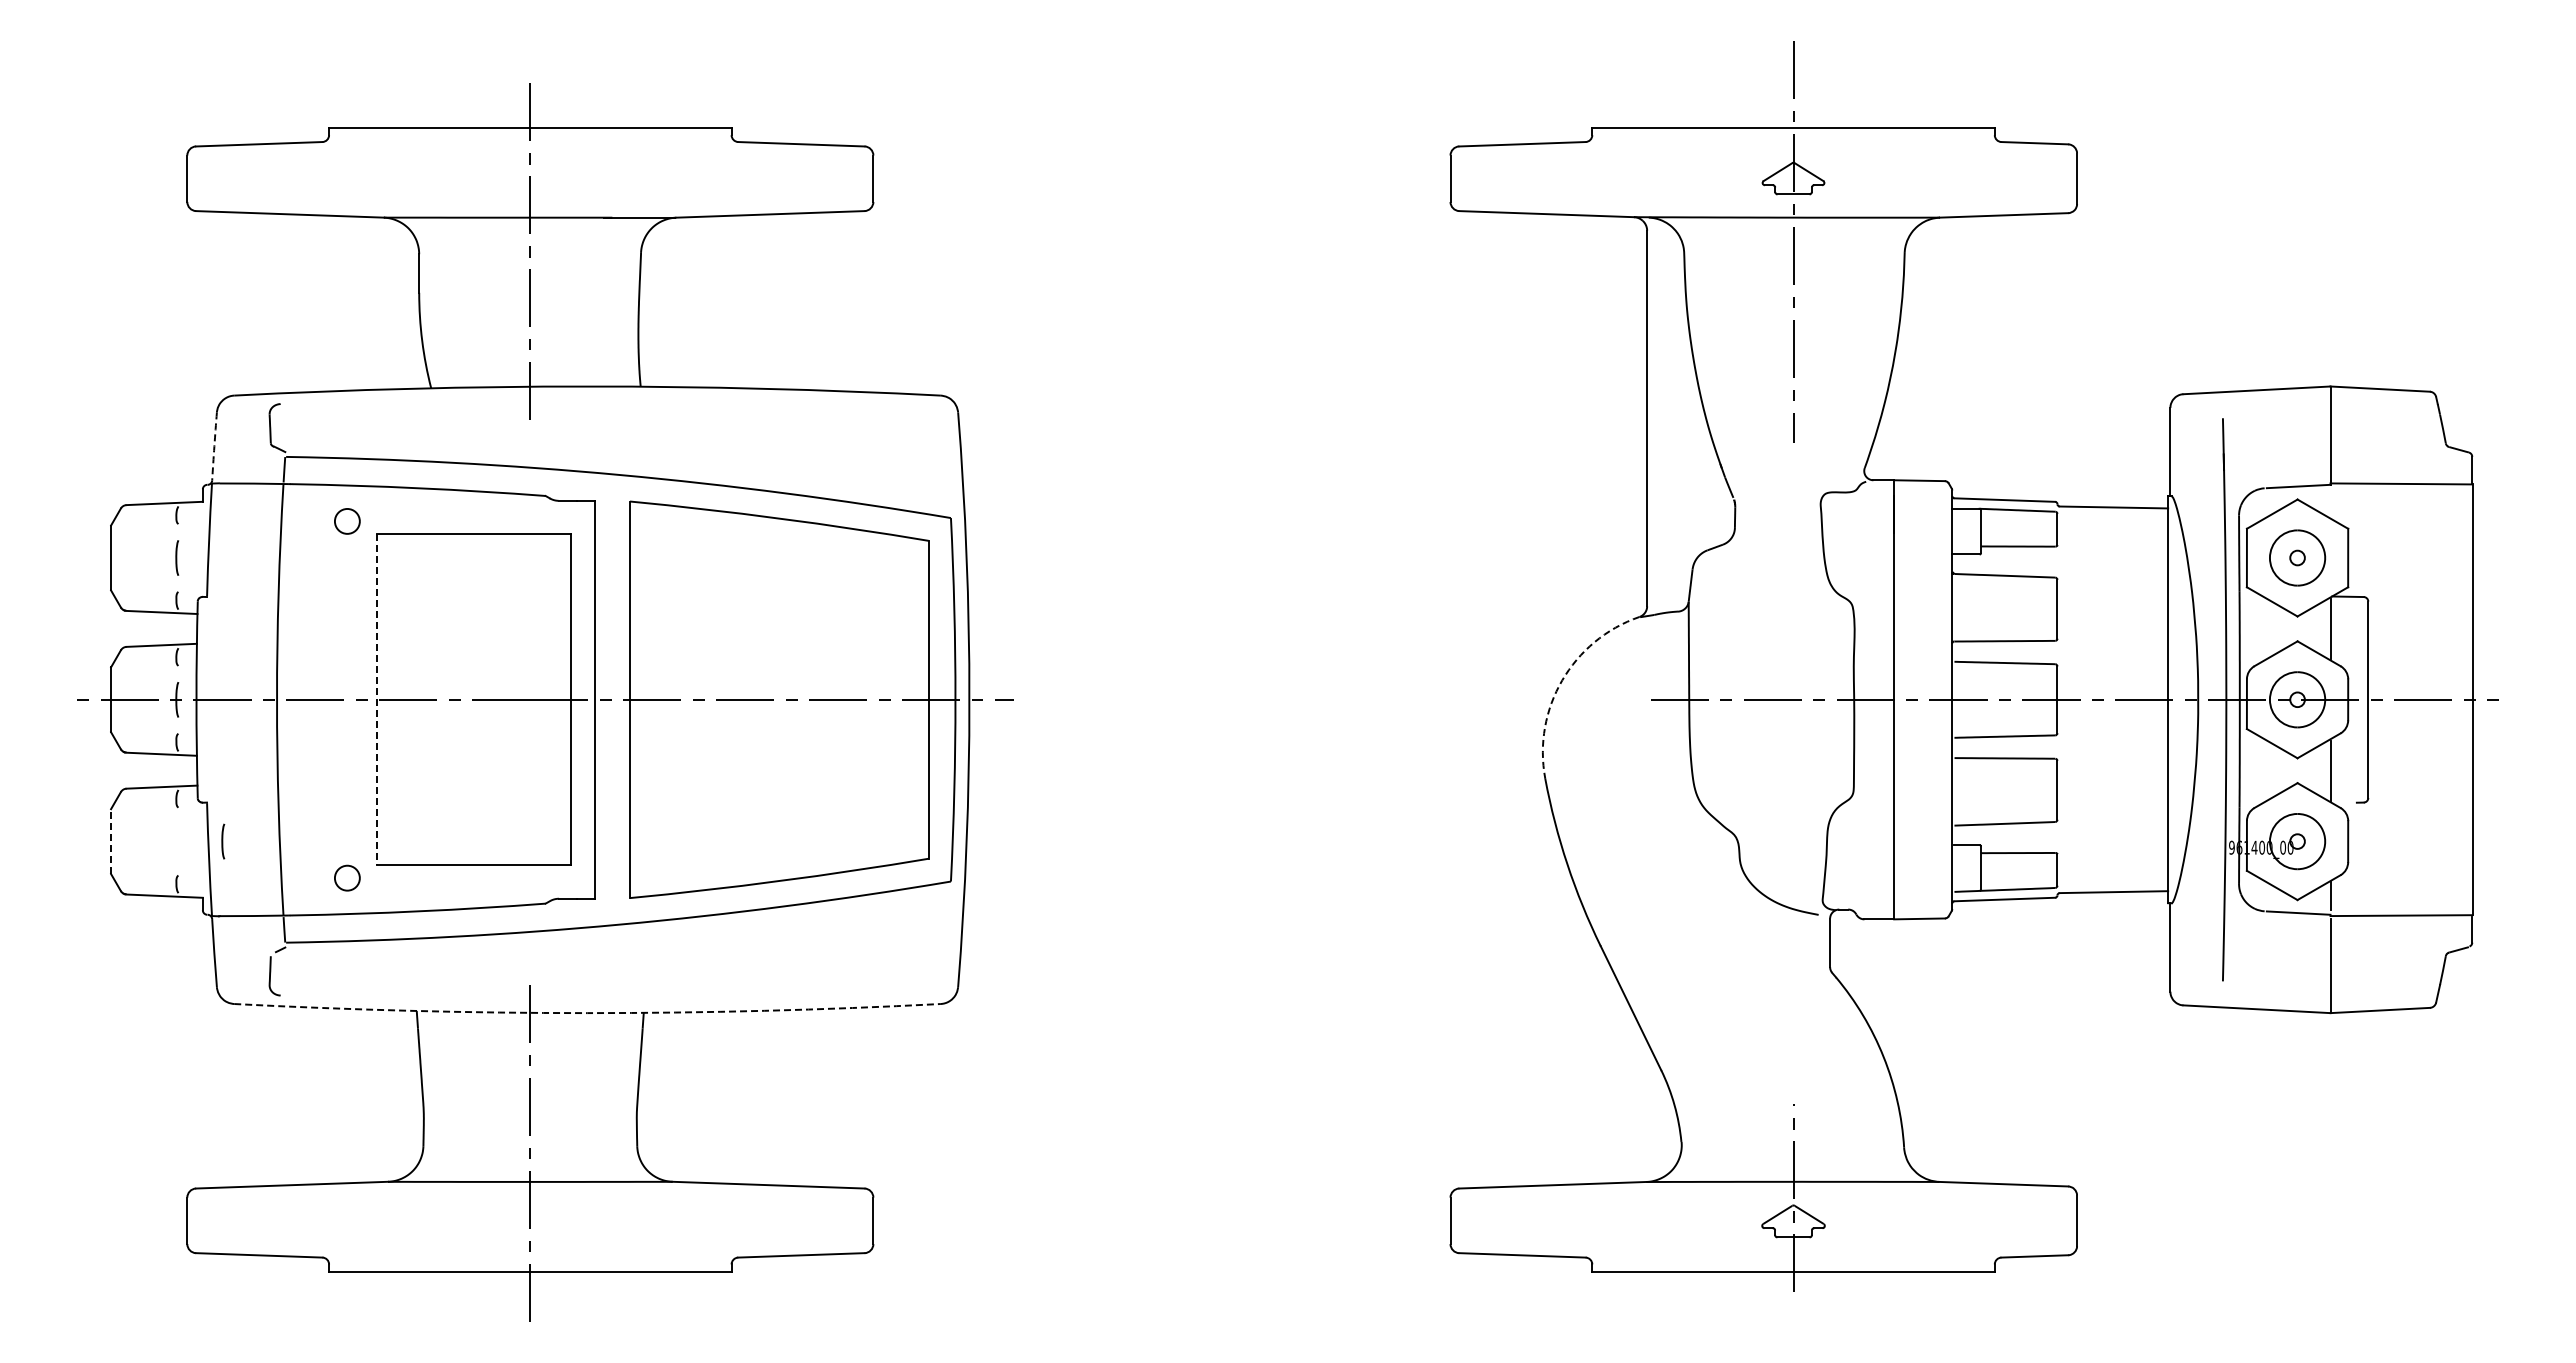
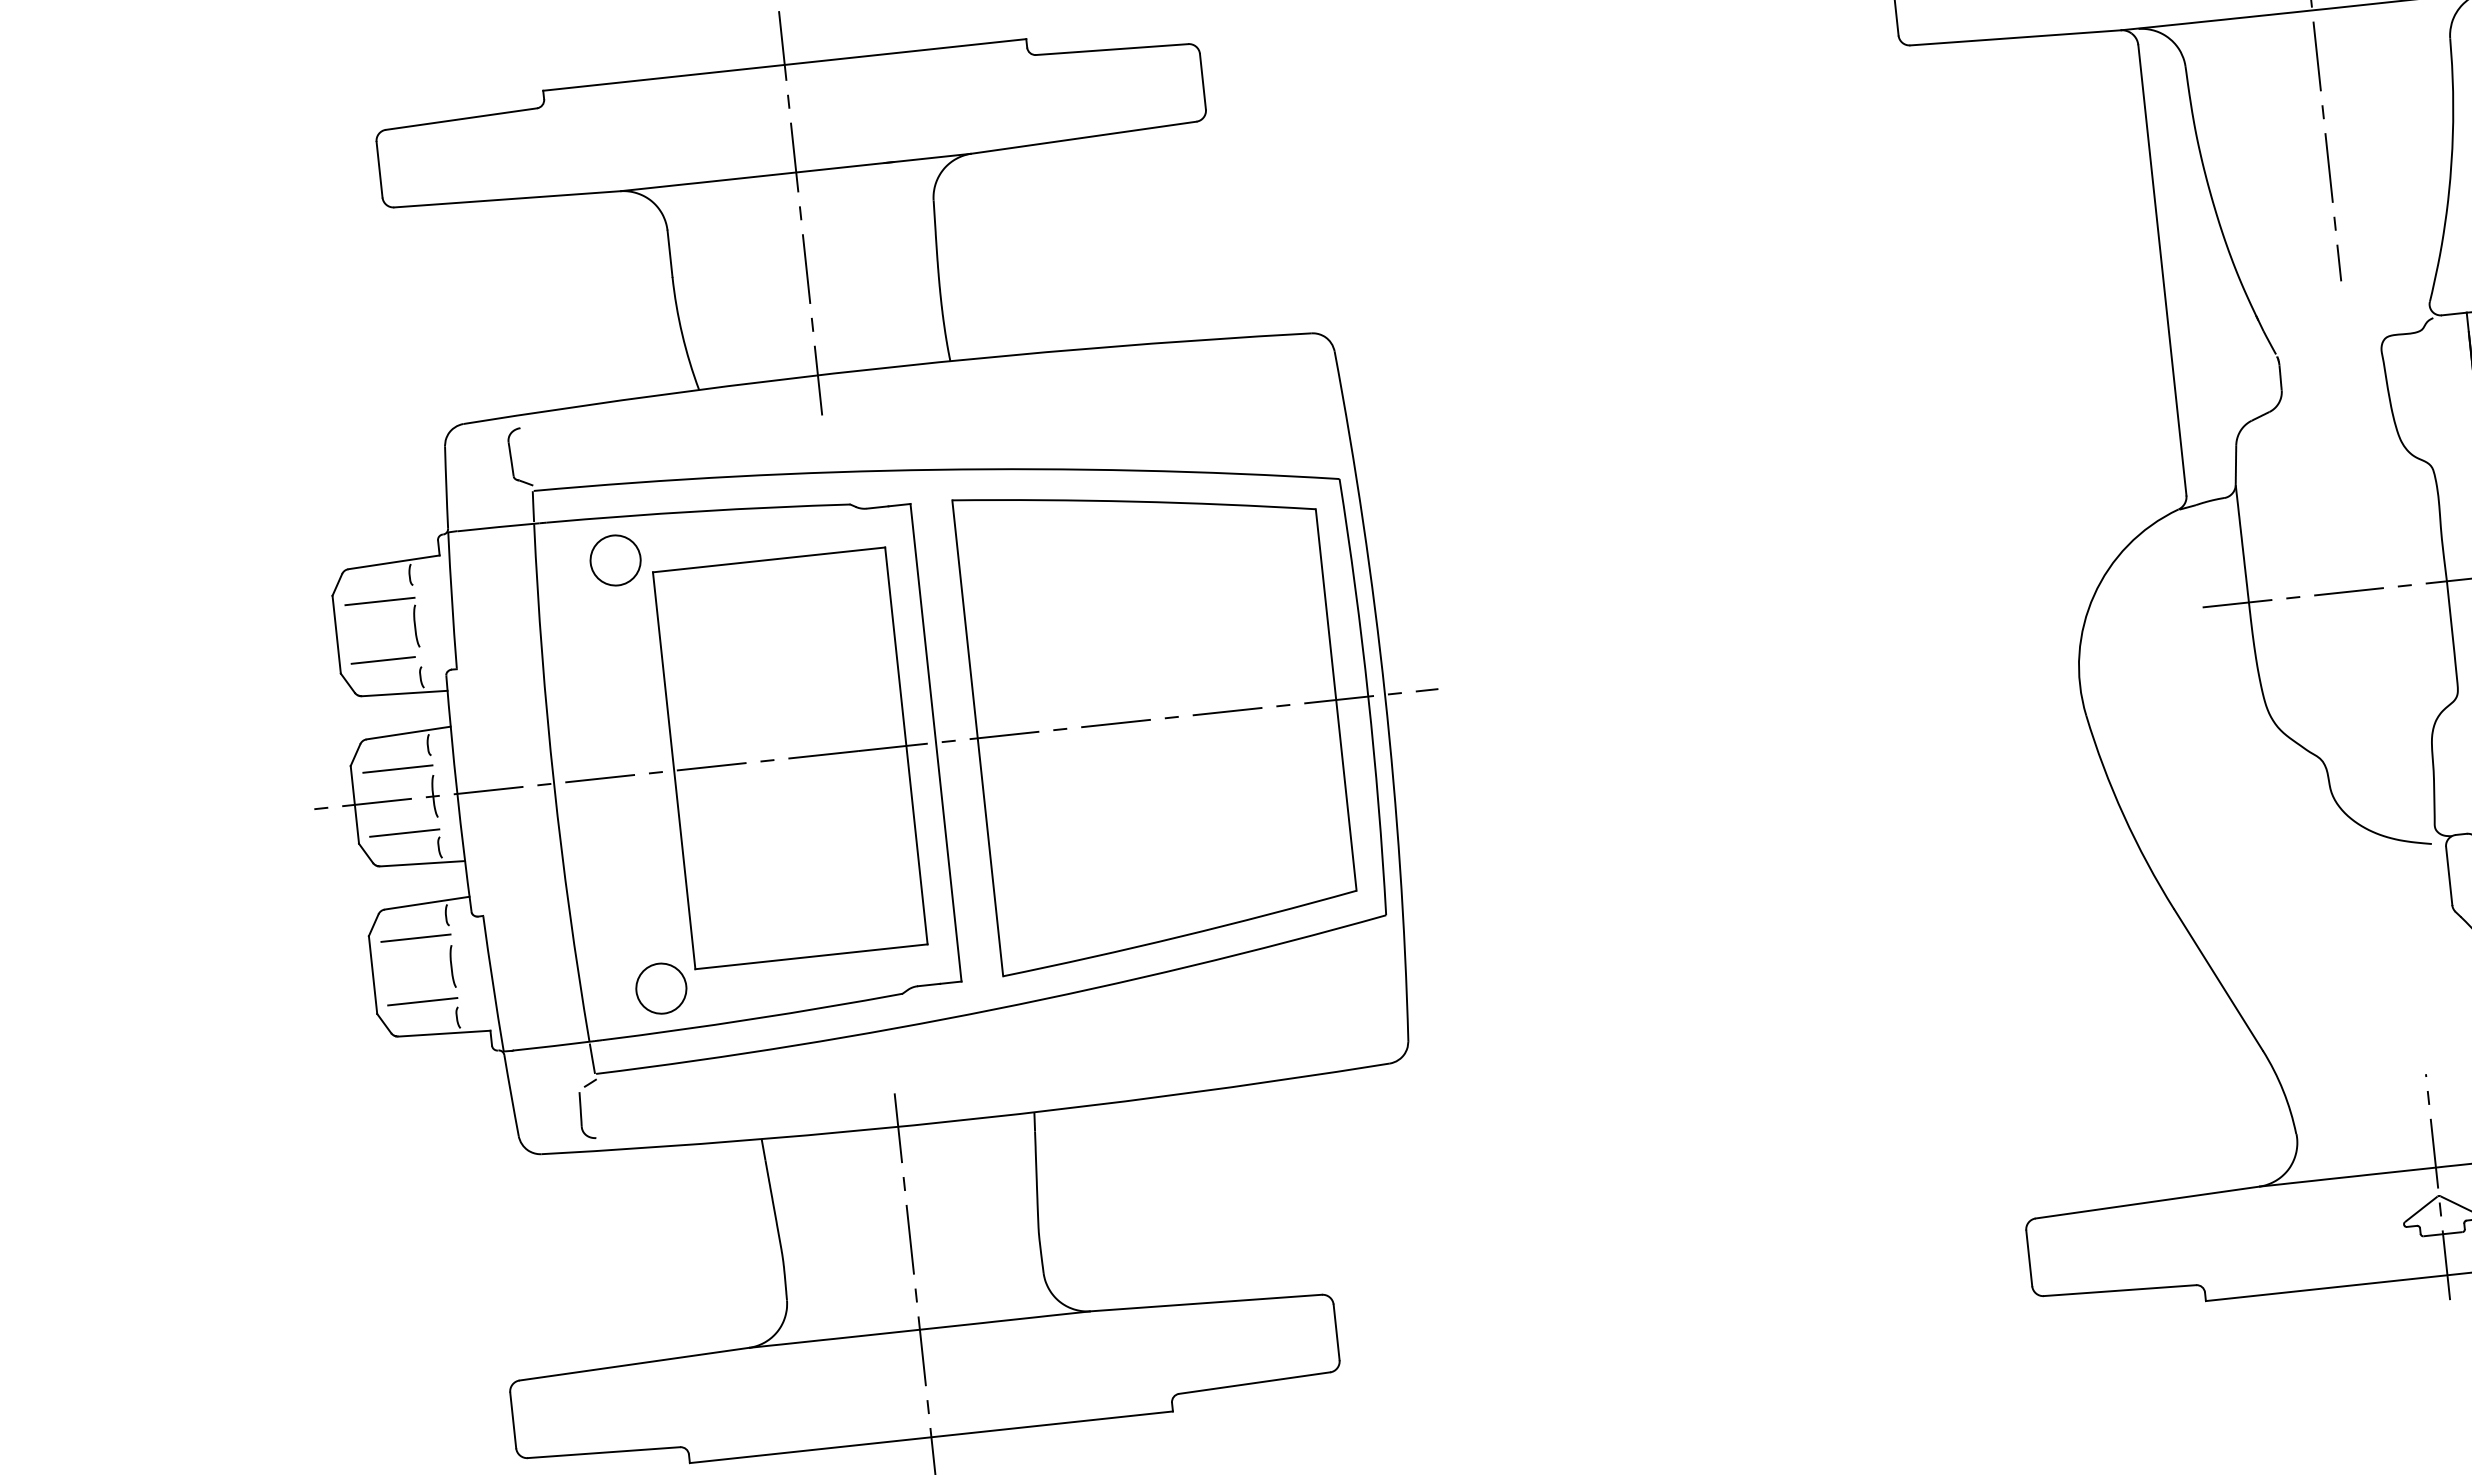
arc: (214, 446) -> (446, 487), dashed -> solid
circle: (347, 521) -> (615, 560), size x1.67
line: (149, 534) -> (379, 601), added
line: (146, 583) -> (382, 660), added
line: (149, 674) -> (397, 769), added
arc: (1562, 680) -> (2094, 595), dashed -> solid
line: (377, 700) -> (674, 771), dashed -> solid
line: (149, 727) -> (404, 833), added
line: (149, 815) -> (415, 938), added
line: (111, 841) -> (373, 974), dashed -> solid
curve: (223, 841) -> (452, 966), moved
line: (149, 867) -> (422, 1001), added
circle: (347, 877) -> (661, 987), size x1.67
arc: (587, 1013) -> (966, 1120), dashed -> solid

